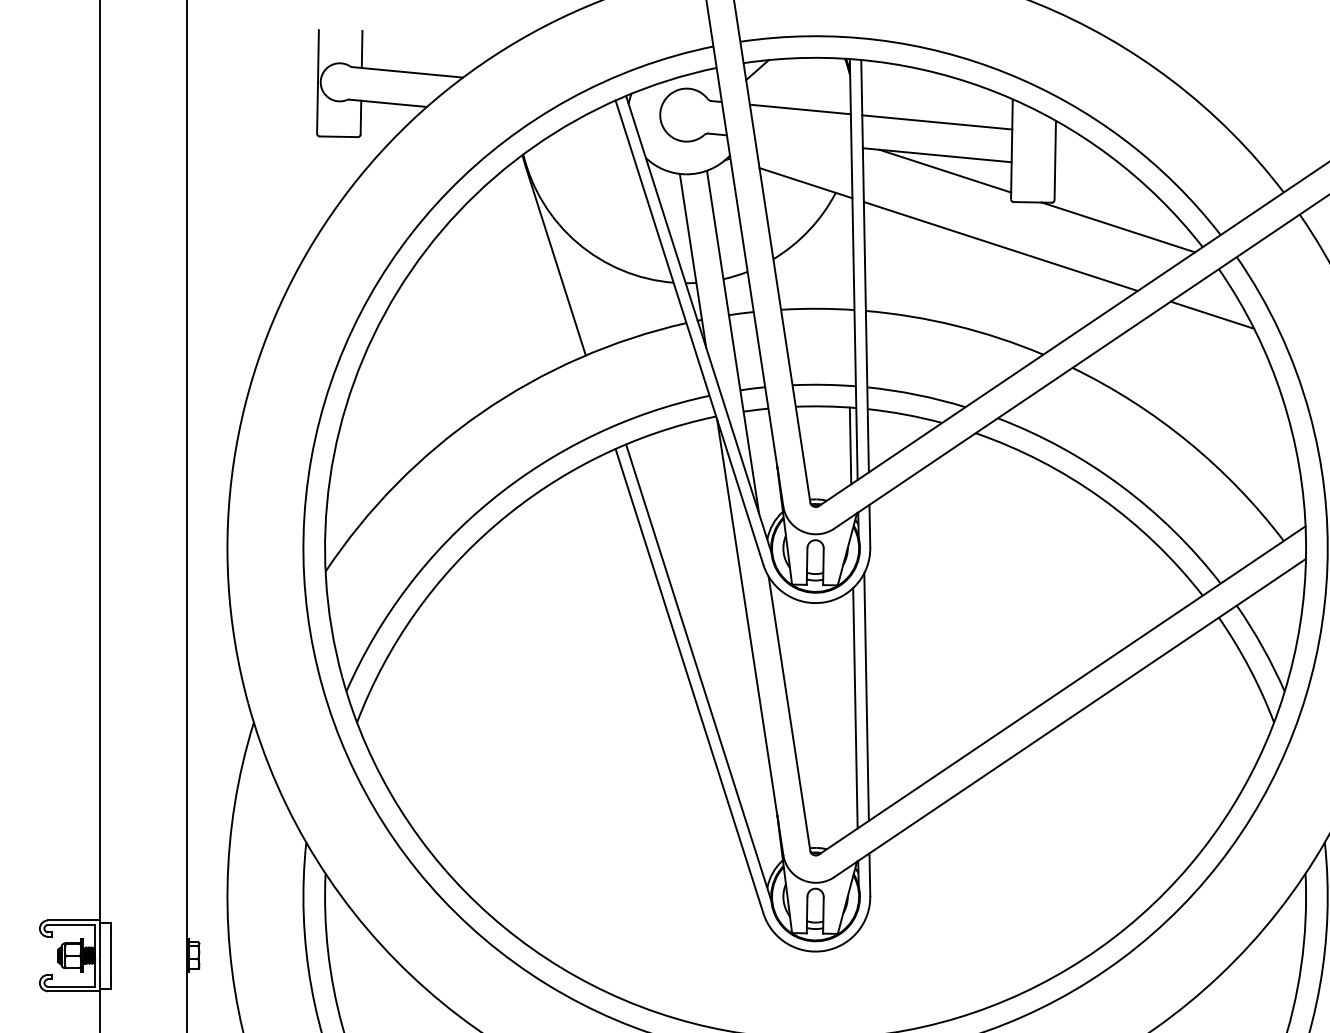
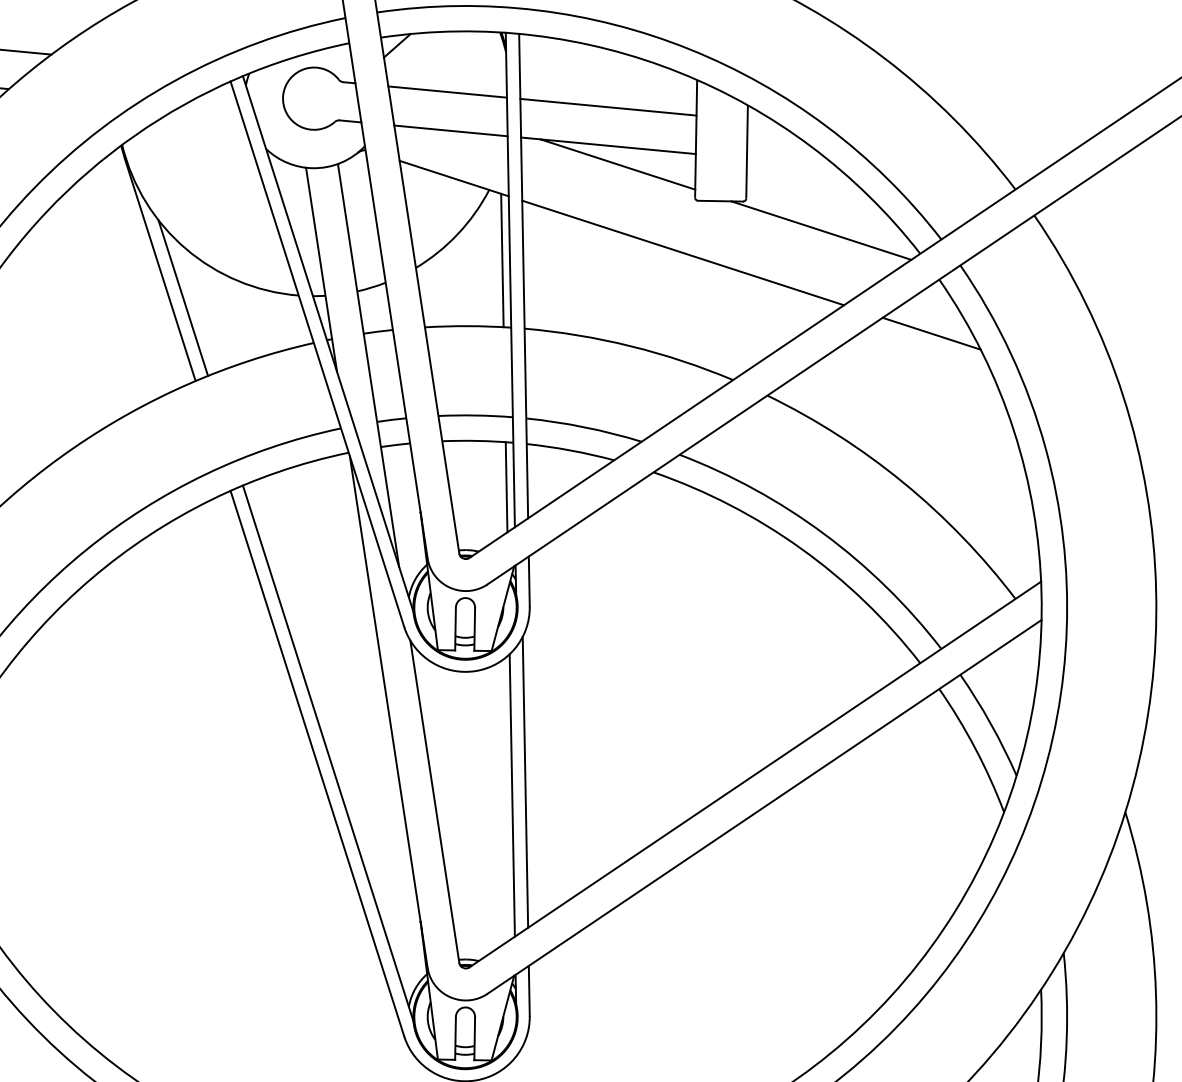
line: (802, 142) -> (450, 130), added
line: (846, 252) -> (501, 260), added
line: (575, 284) -> (183, 297), added

